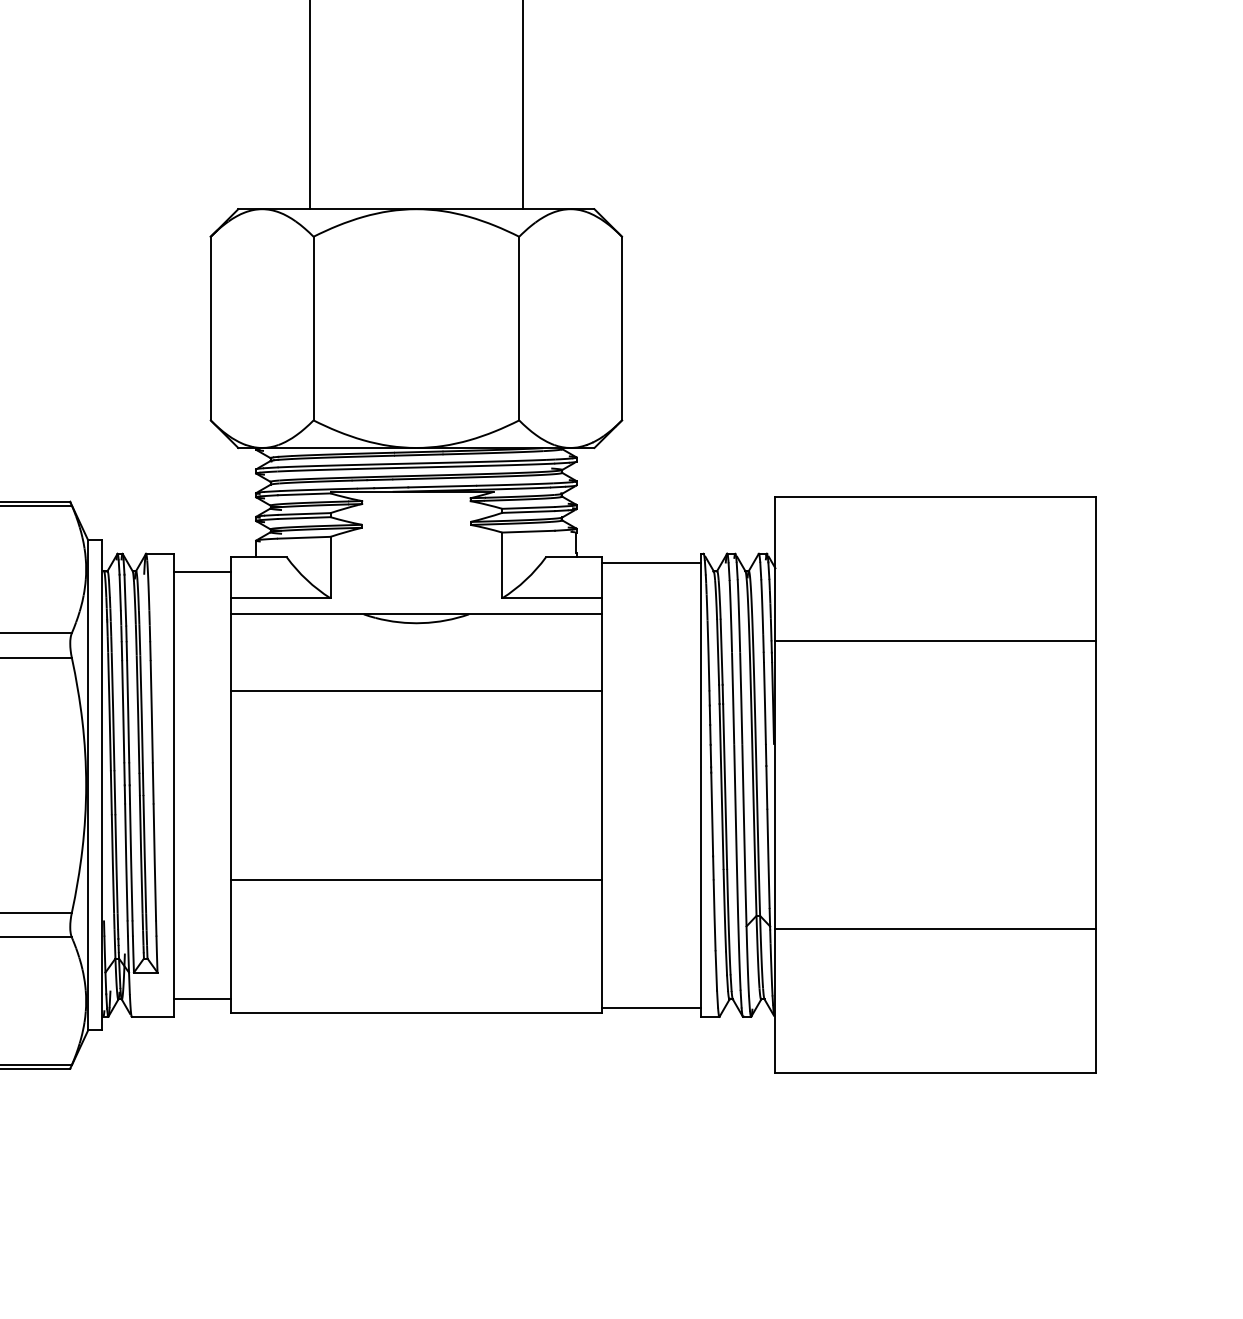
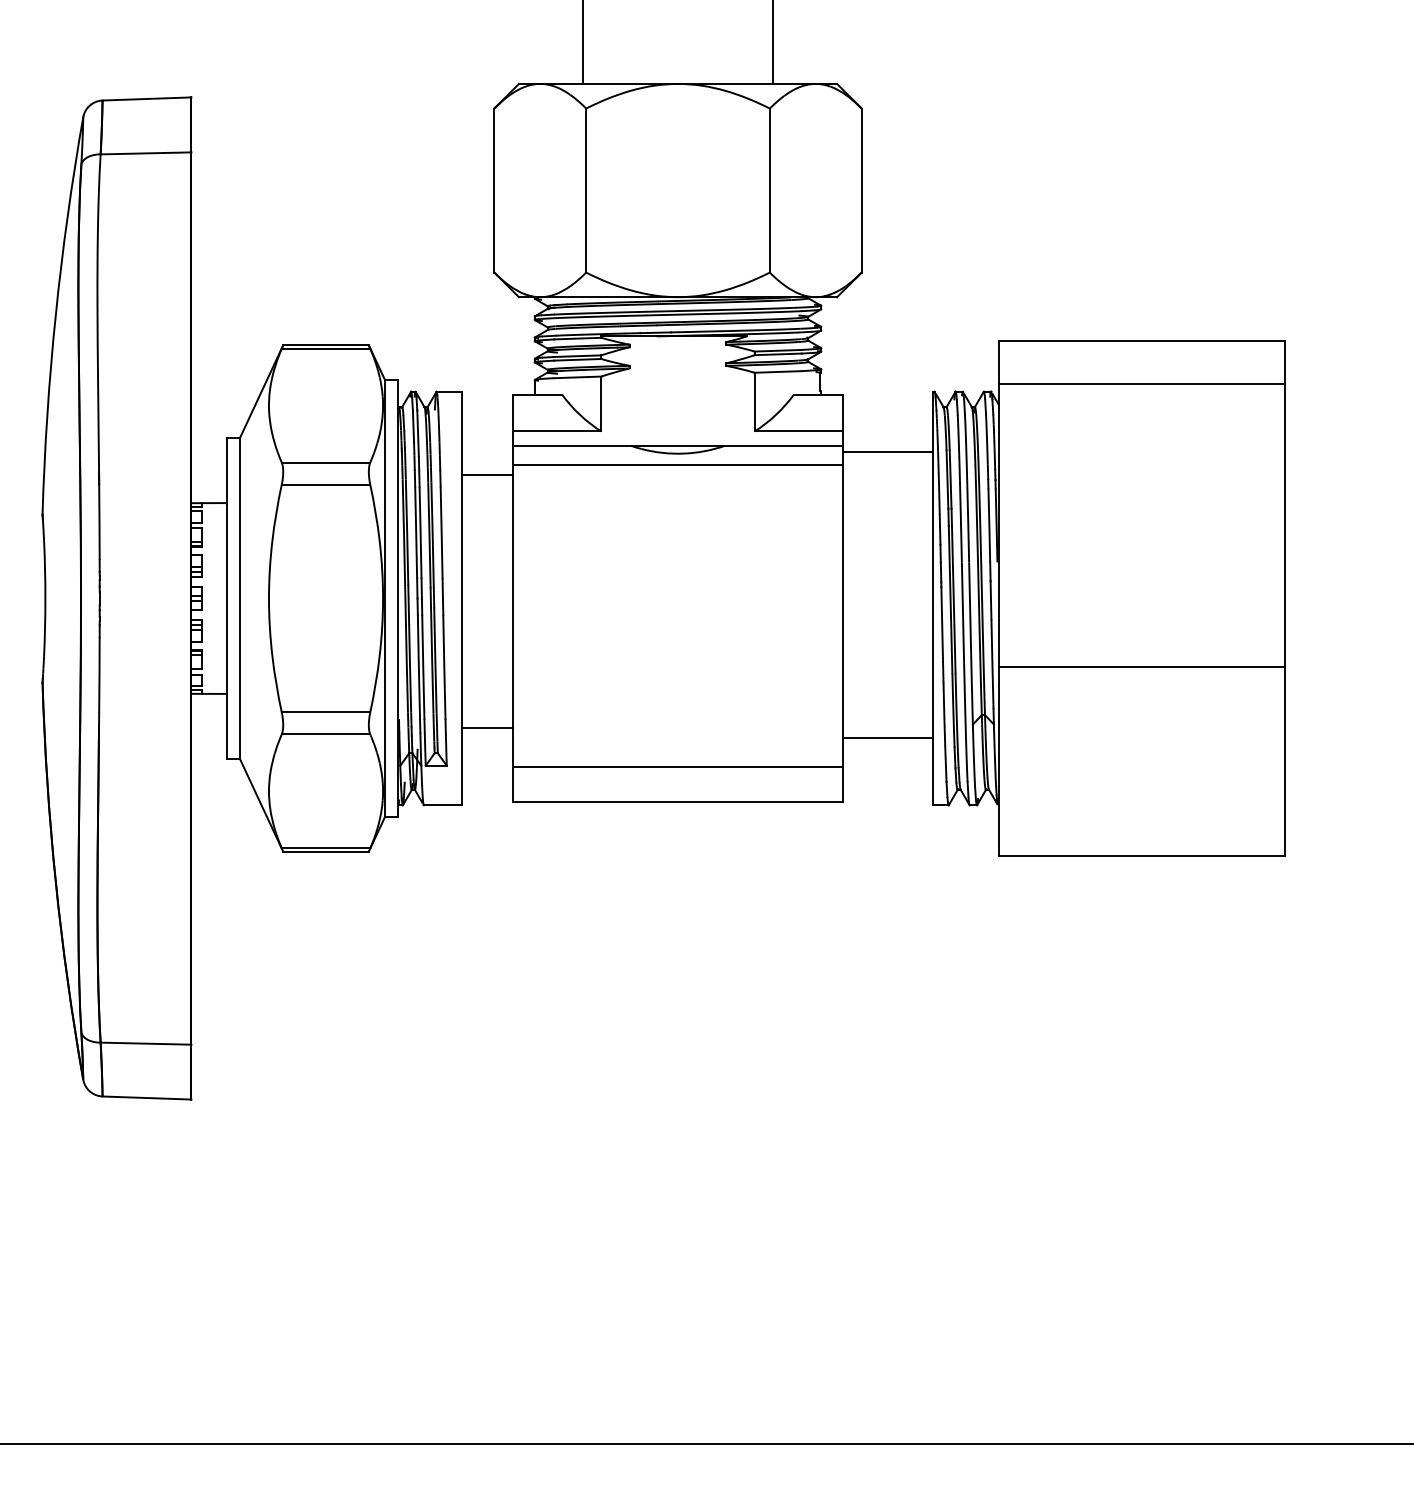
line: (650, 563) -> (887, 452), moved
line: (201, 571) -> (486, 474), moved
line: (935, 640) -> (1141, 383), moved
line: (415, 691) -> (677, 465), moved
line: (415, 879) -> (677, 766), moved
line: (935, 929) -> (1141, 667), moved
line: (201, 999) -> (486, 728), moved
line: (650, 1008) -> (887, 738), moved

